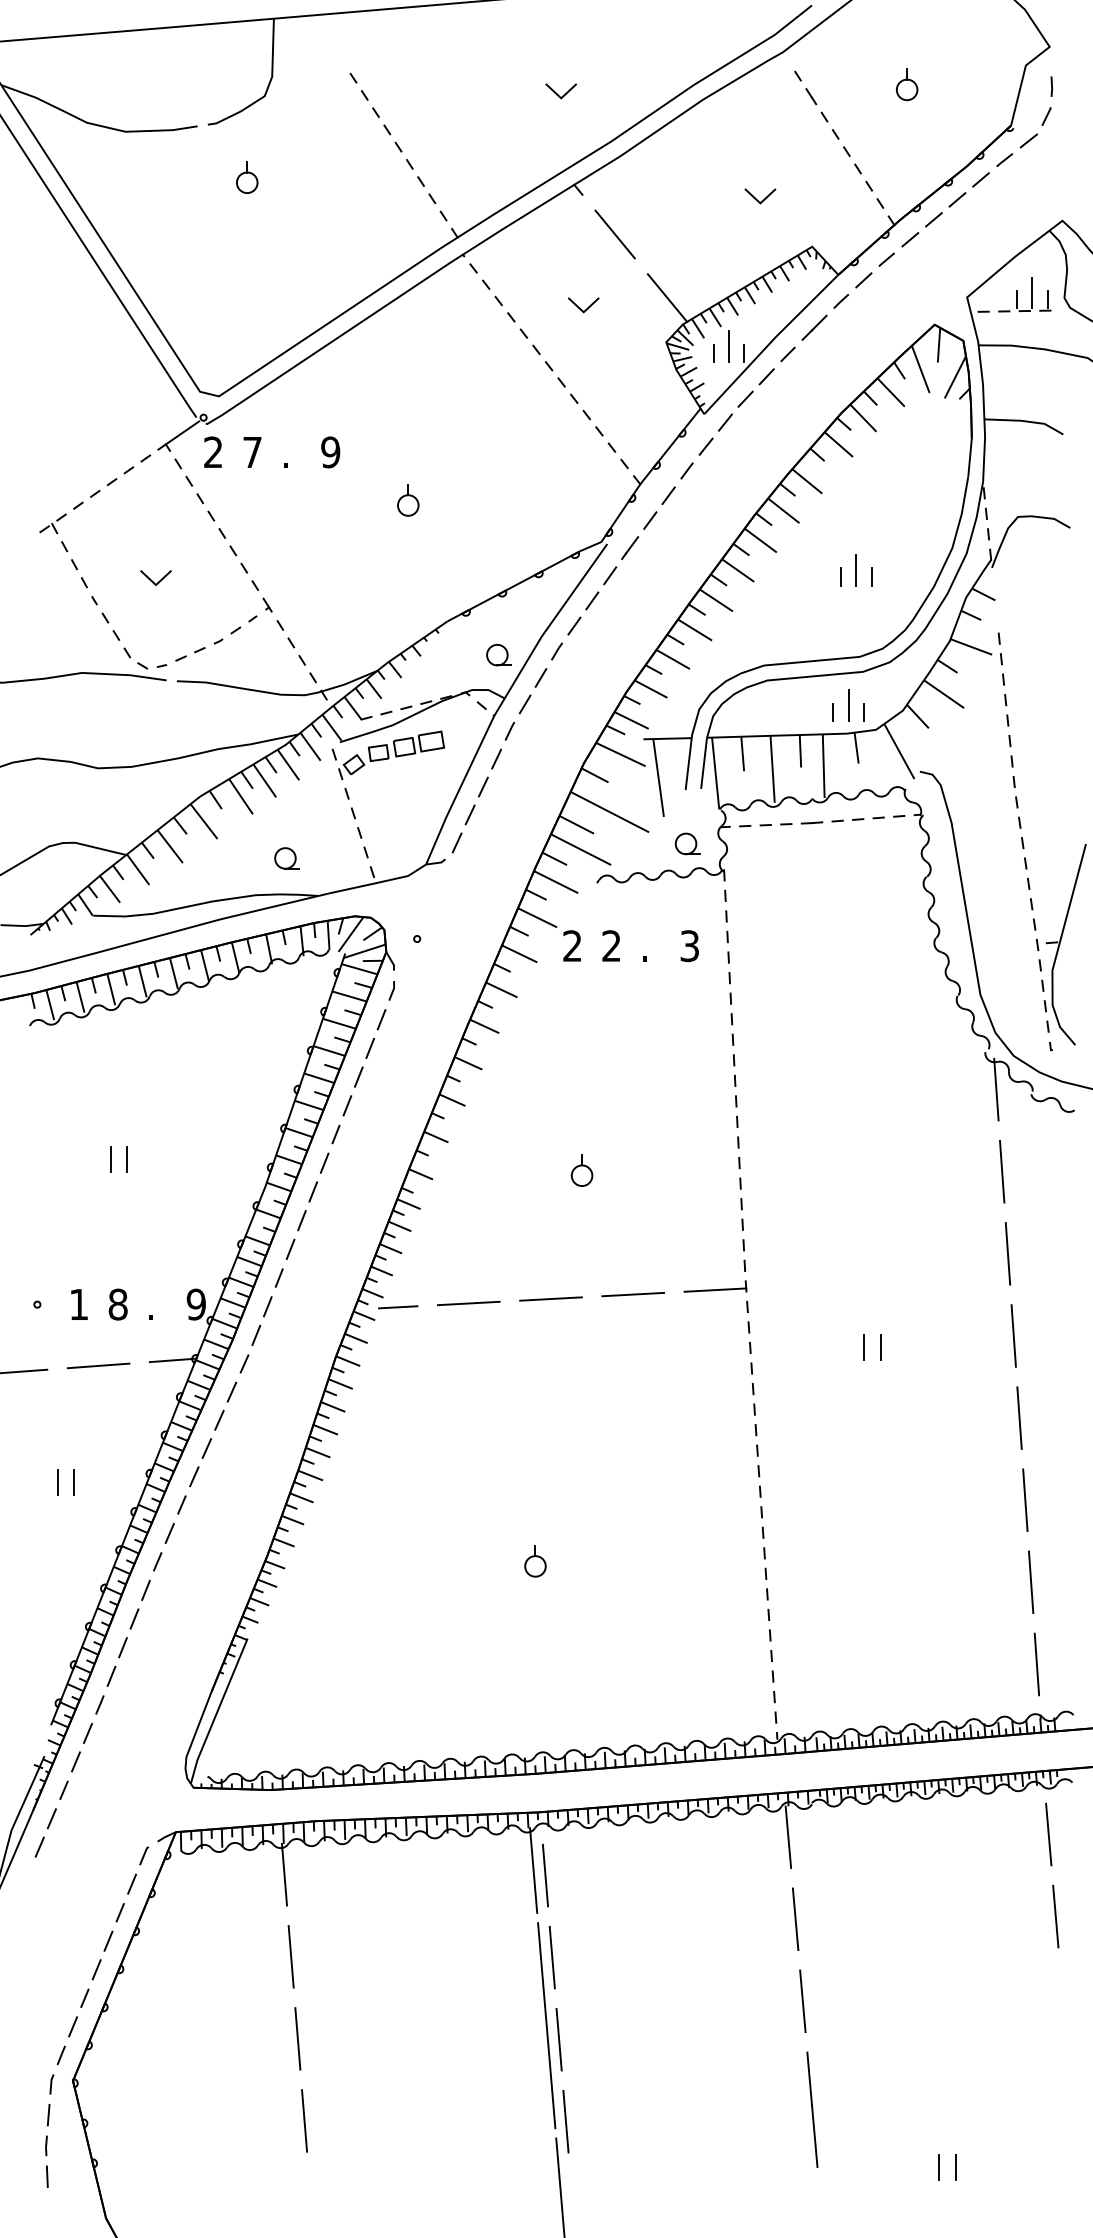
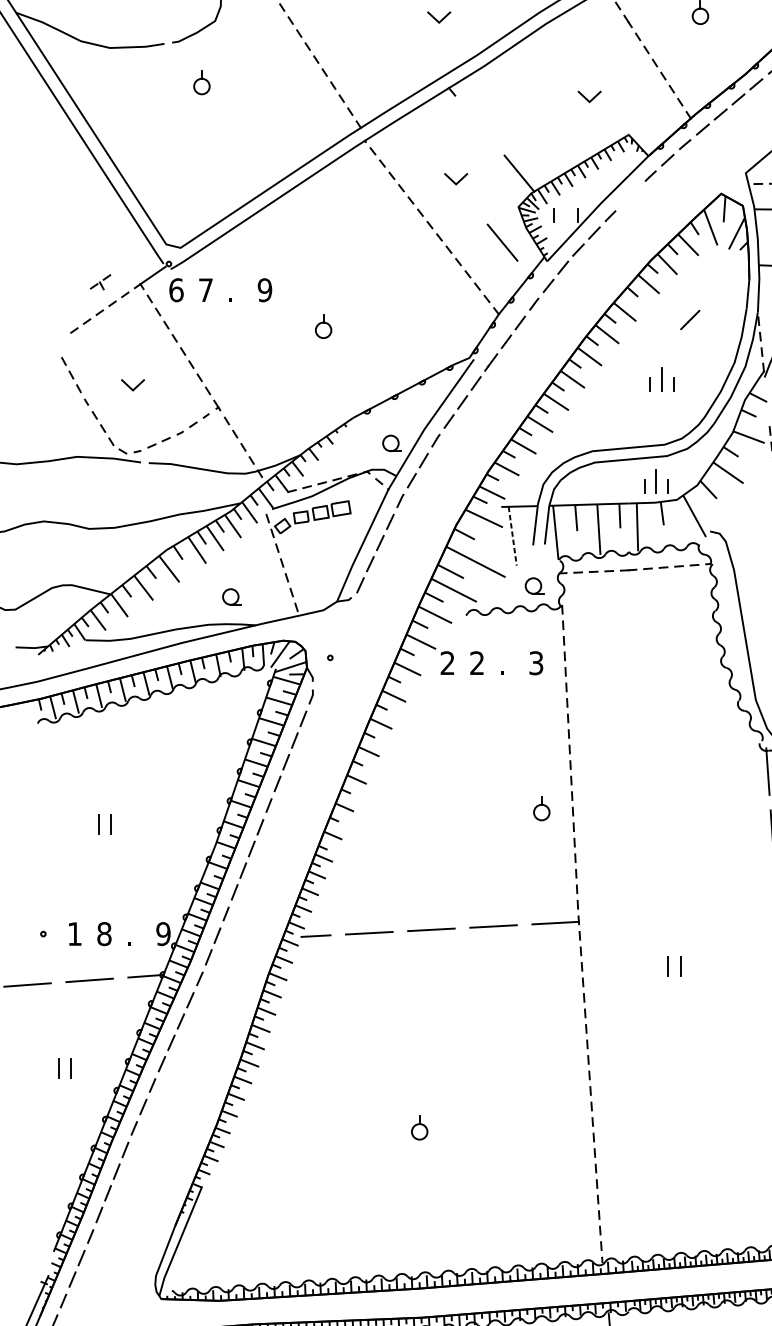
line: (614, 234) -> (502, 242), moved
line: (814, 327) -> (690, 319), moved
line: (729, 346) -> (566, 210), removed
text: (213, 452) -> (176, 290), 2 -> 6
part: (52, 523) -> (100, 282), moved
line: (658, 778) -> (512, 536), solid -> dashed
part: (581, 1170) -> (541, 808), moved

